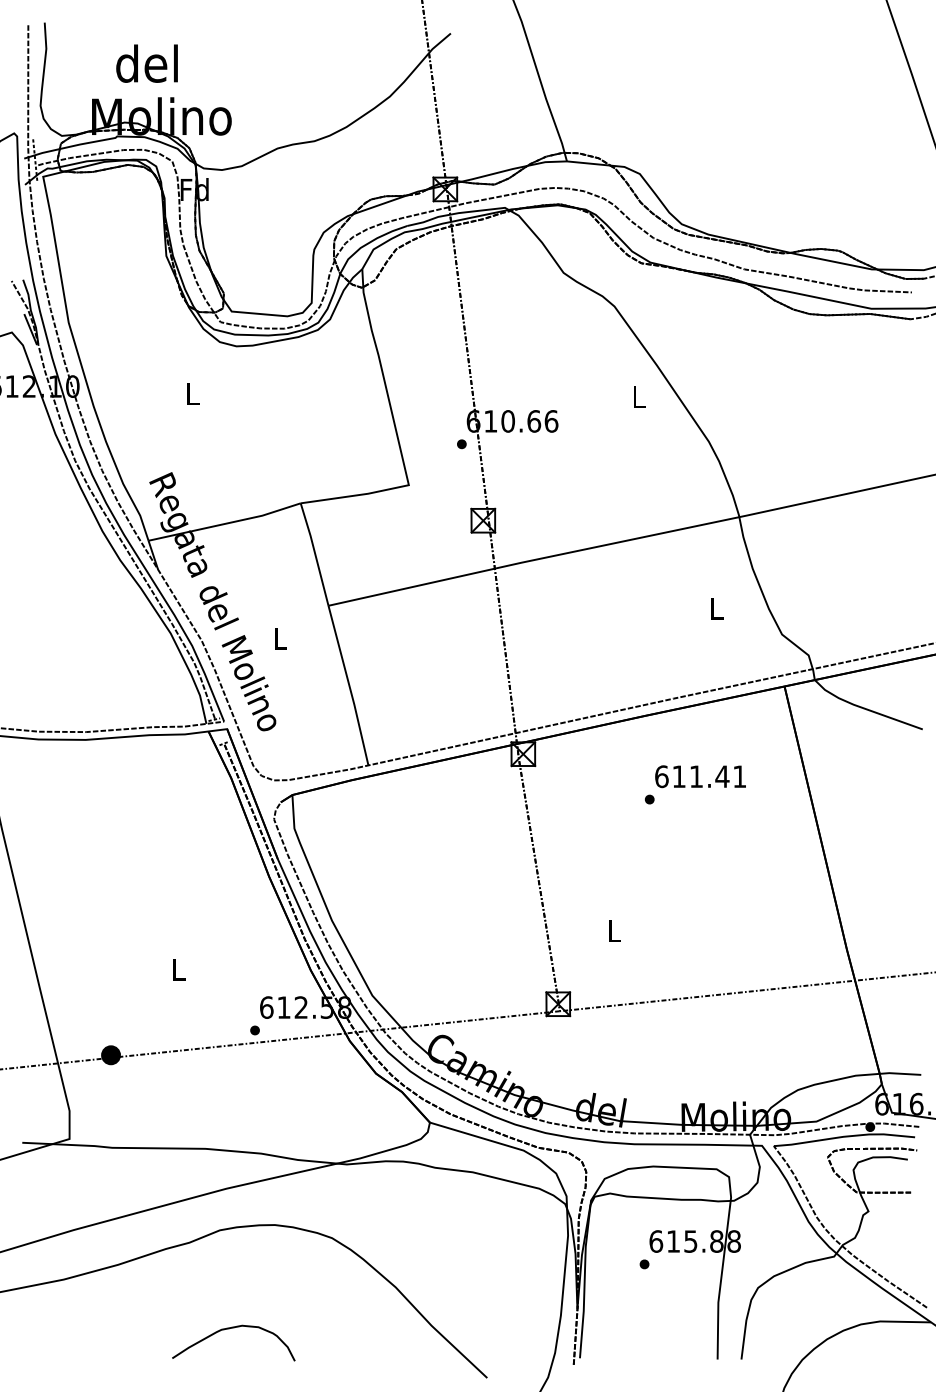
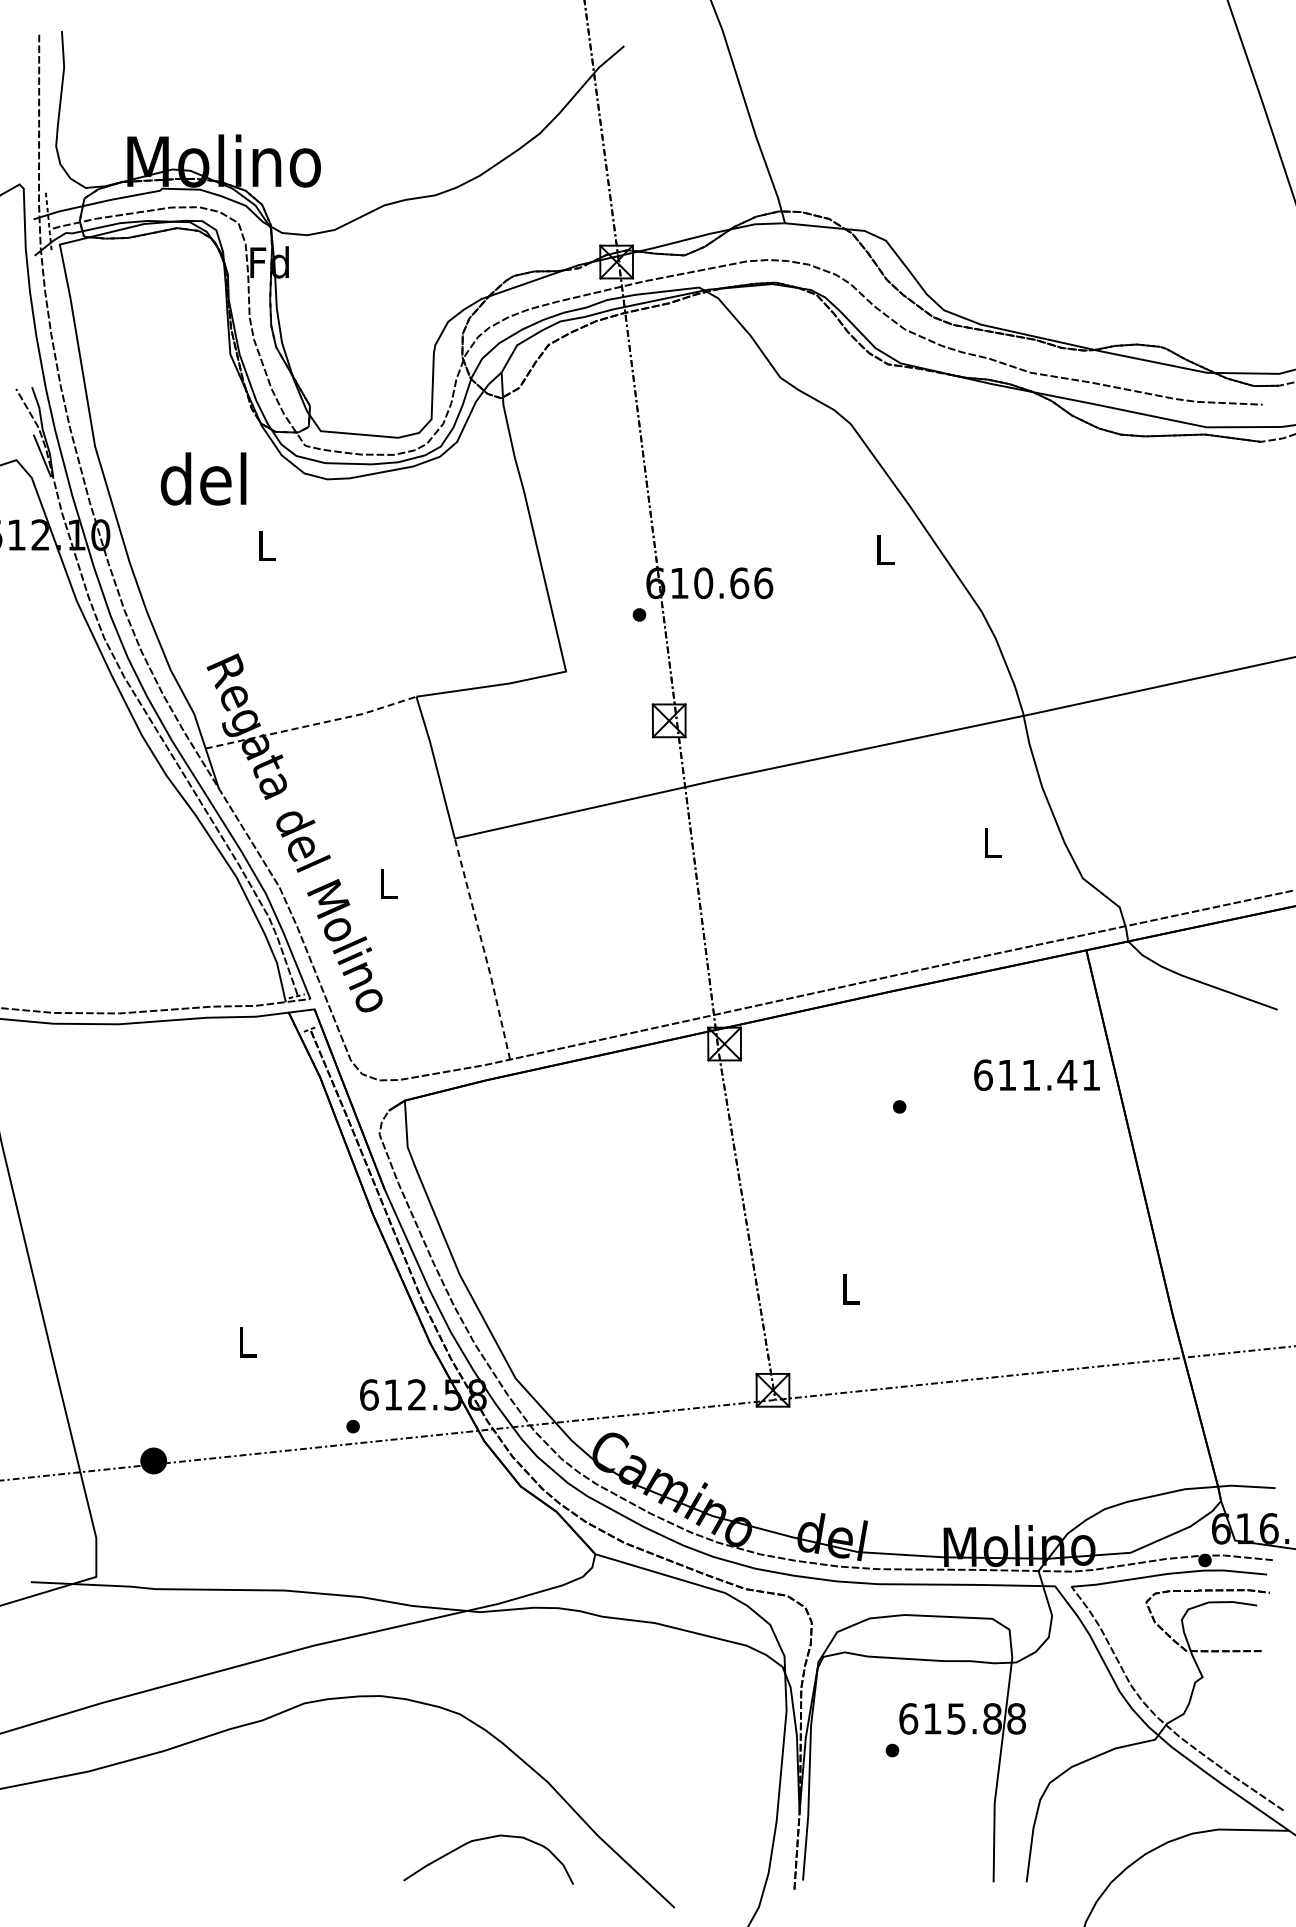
text: (146, 63) -> (203, 478), moved
line: (225, 524) -> (312, 725), solid -> dashed
line: (349, 685) -> (483, 949), solid -> dashed
text: (700, 776) -> (1036, 1075), moved
curve: (232, 1328) -> (486, 1839), moved

